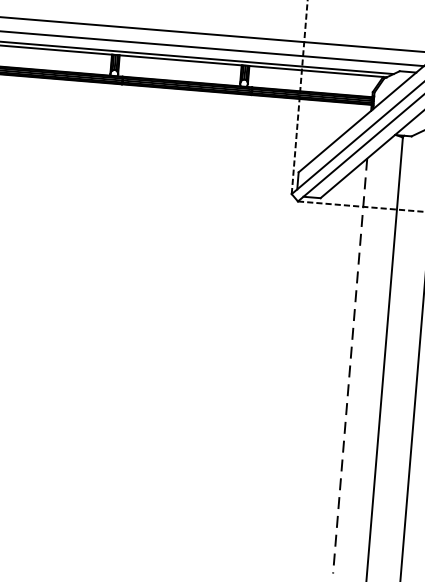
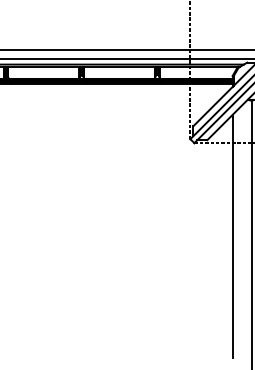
line: (350, 366) -> (232, 236), dashed -> solid

